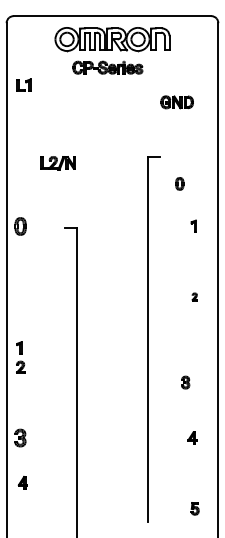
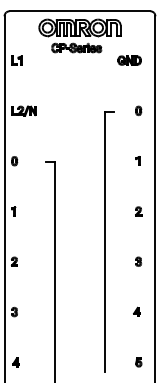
part: (176, 102) -> (129, 60), moved
part: (57, 163) -> (23, 111), moved
part: (179, 183) -> (138, 110), moved
part: (20, 226) -> (14, 161), size x0.71
part: (194, 296) -> (138, 211), size x1.67
part: (19, 347) -> (13, 211), moved
part: (185, 382) -> (138, 261), moved
part: (20, 438) -> (14, 312), size x0.71
part: (22, 482) -> (15, 362), moved

